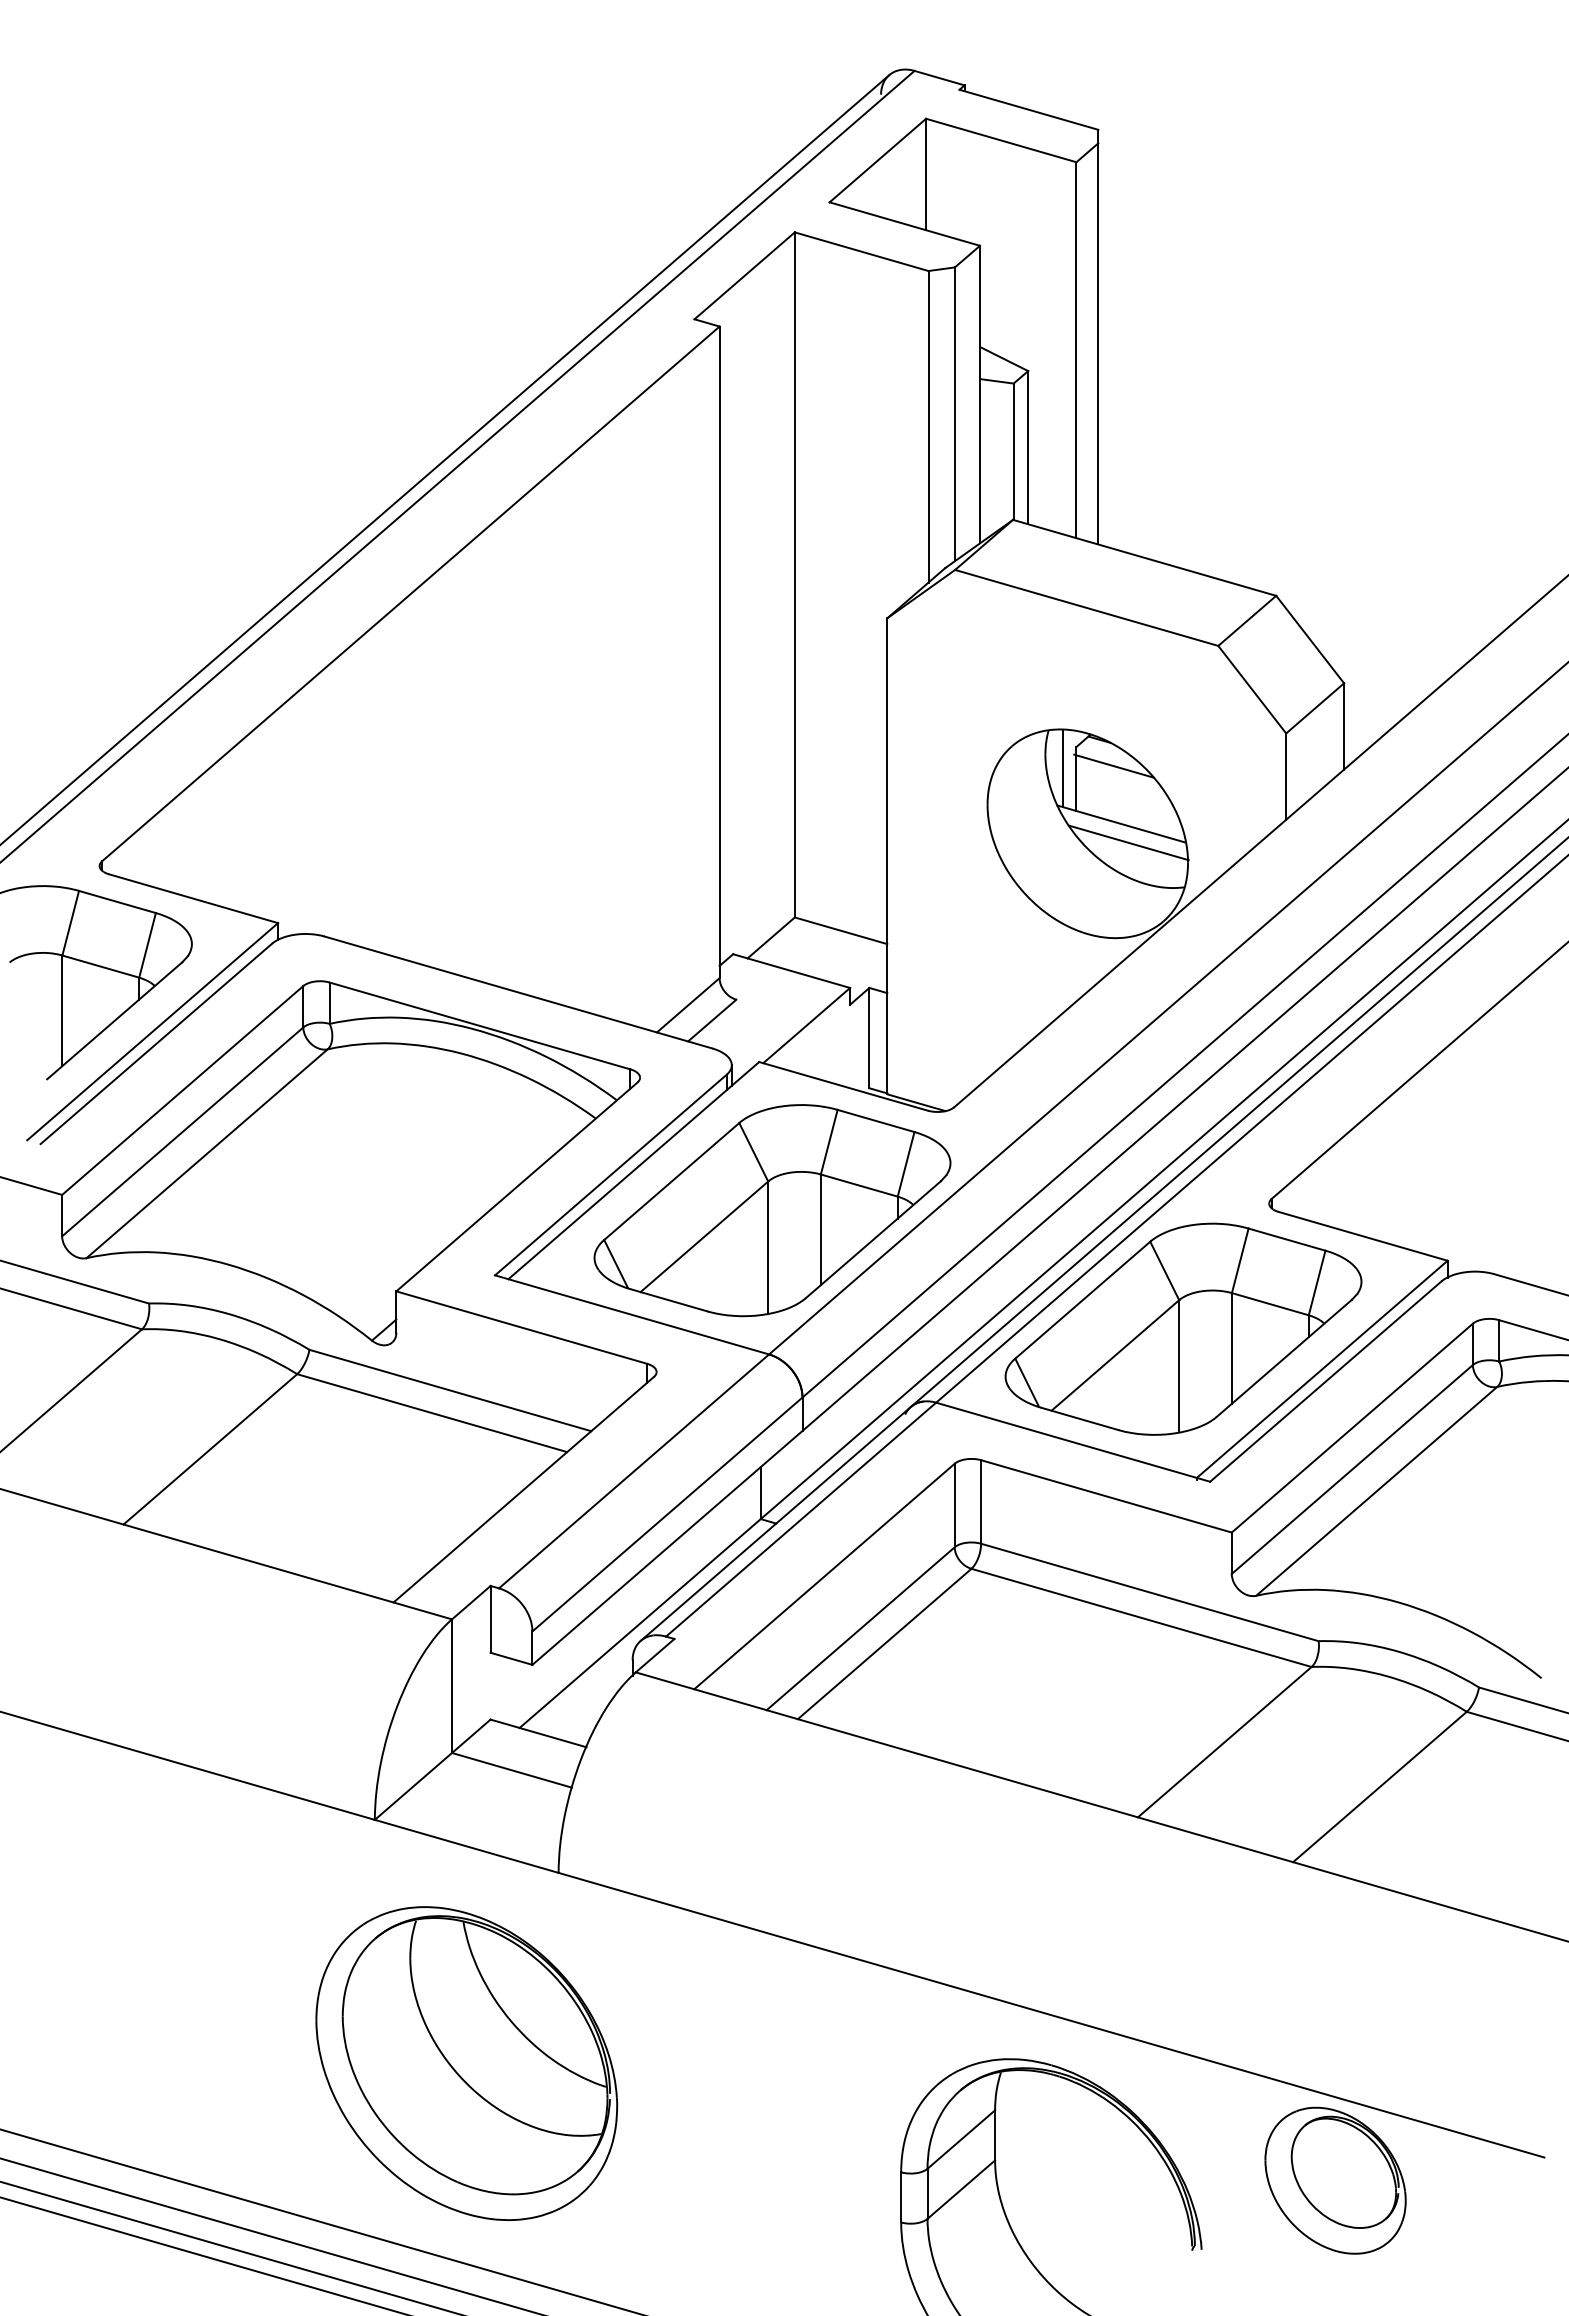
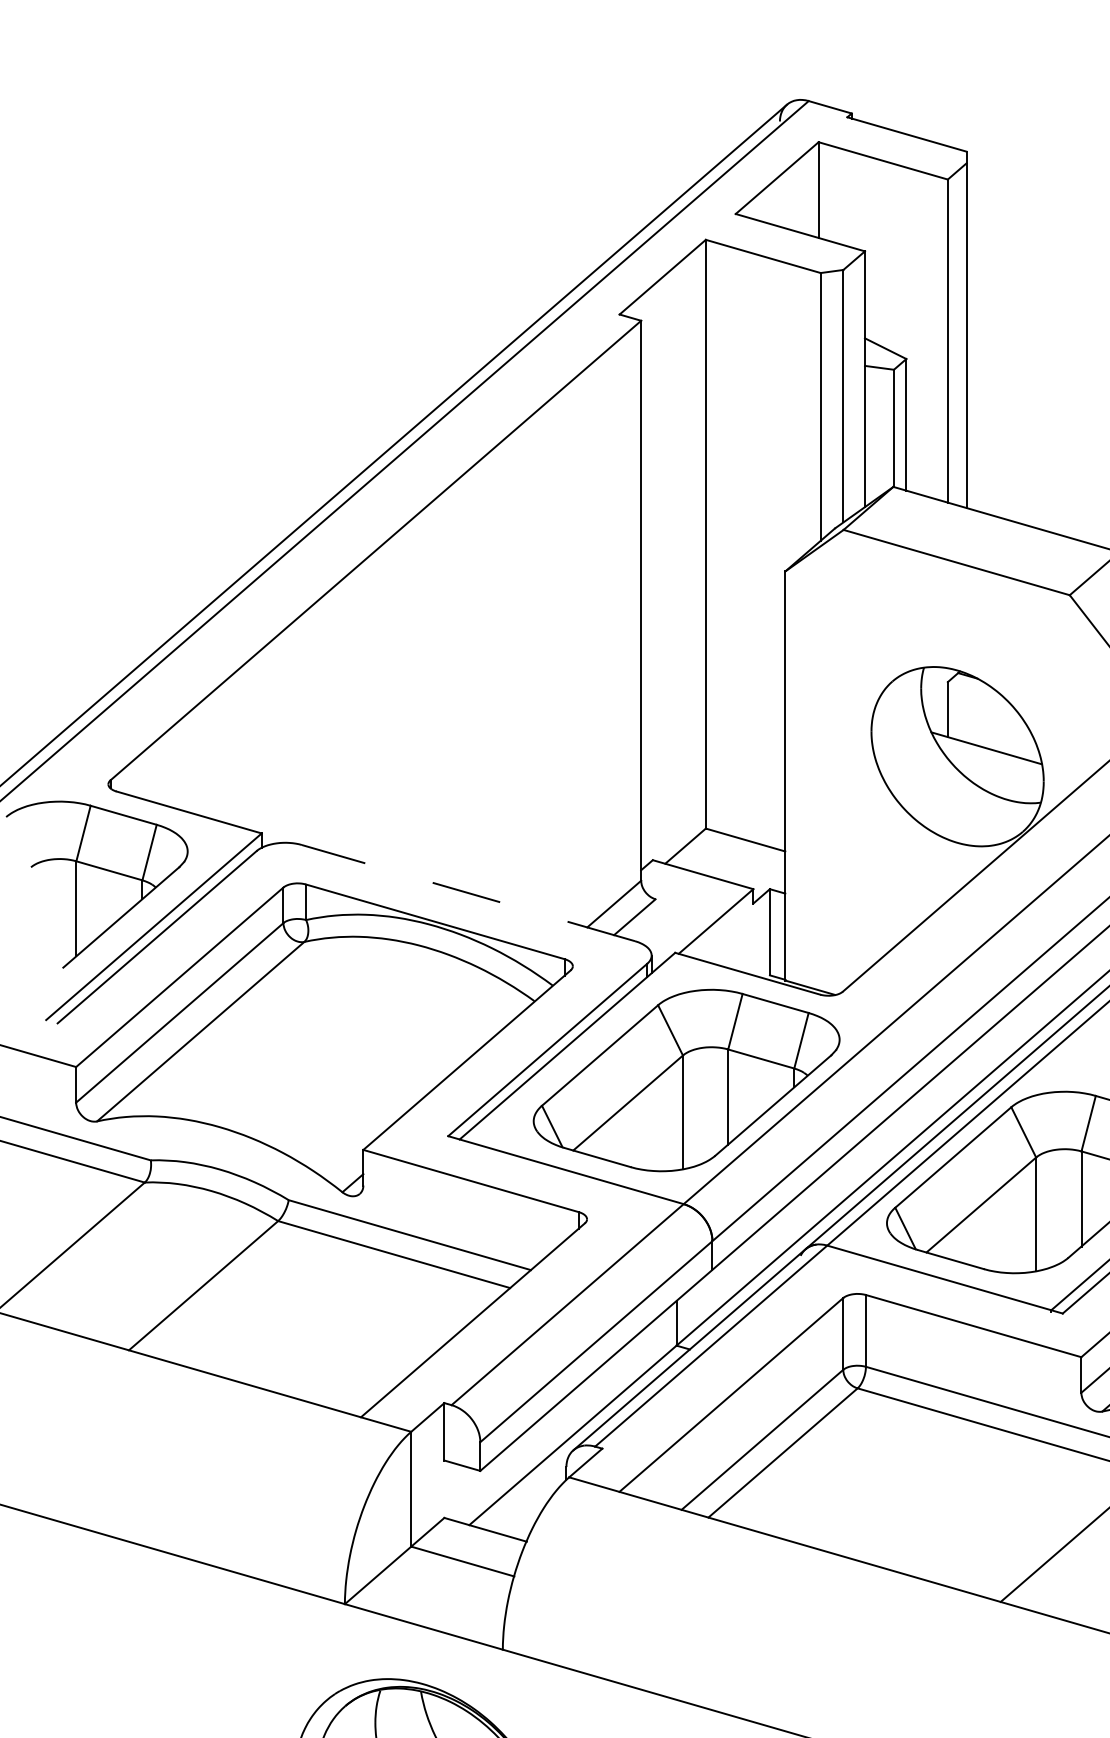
line: (1113, 765) -> (979, 697), removed
line: (1062, 768) -> (935, 700), removed
line: (1128, 842) -> (992, 764), removed
line: (518, 992) -> (468, 893), solid -> dashed

